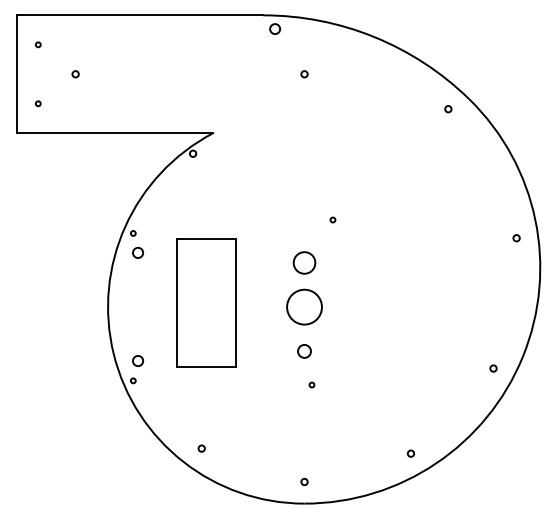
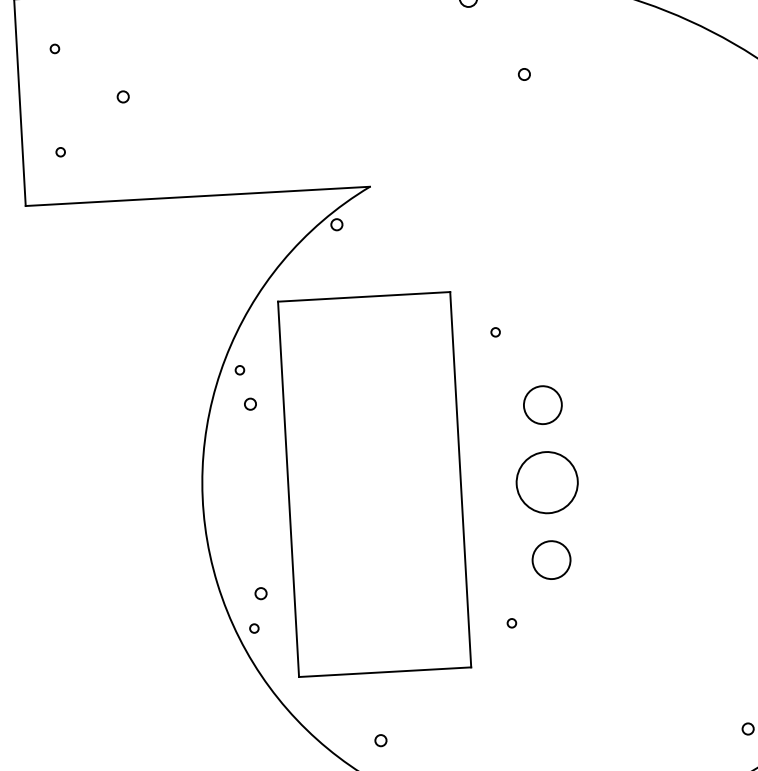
circle: (332, 219) -> (494, 331), moved
circle: (138, 253) -> (250, 404), size x0.62
part: (205, 302) -> (373, 484), size x1.67
circle: (304, 351) -> (551, 560), size x1.67
circle: (138, 361) -> (261, 594), size x0.62
circle: (311, 384) -> (511, 622), moved

